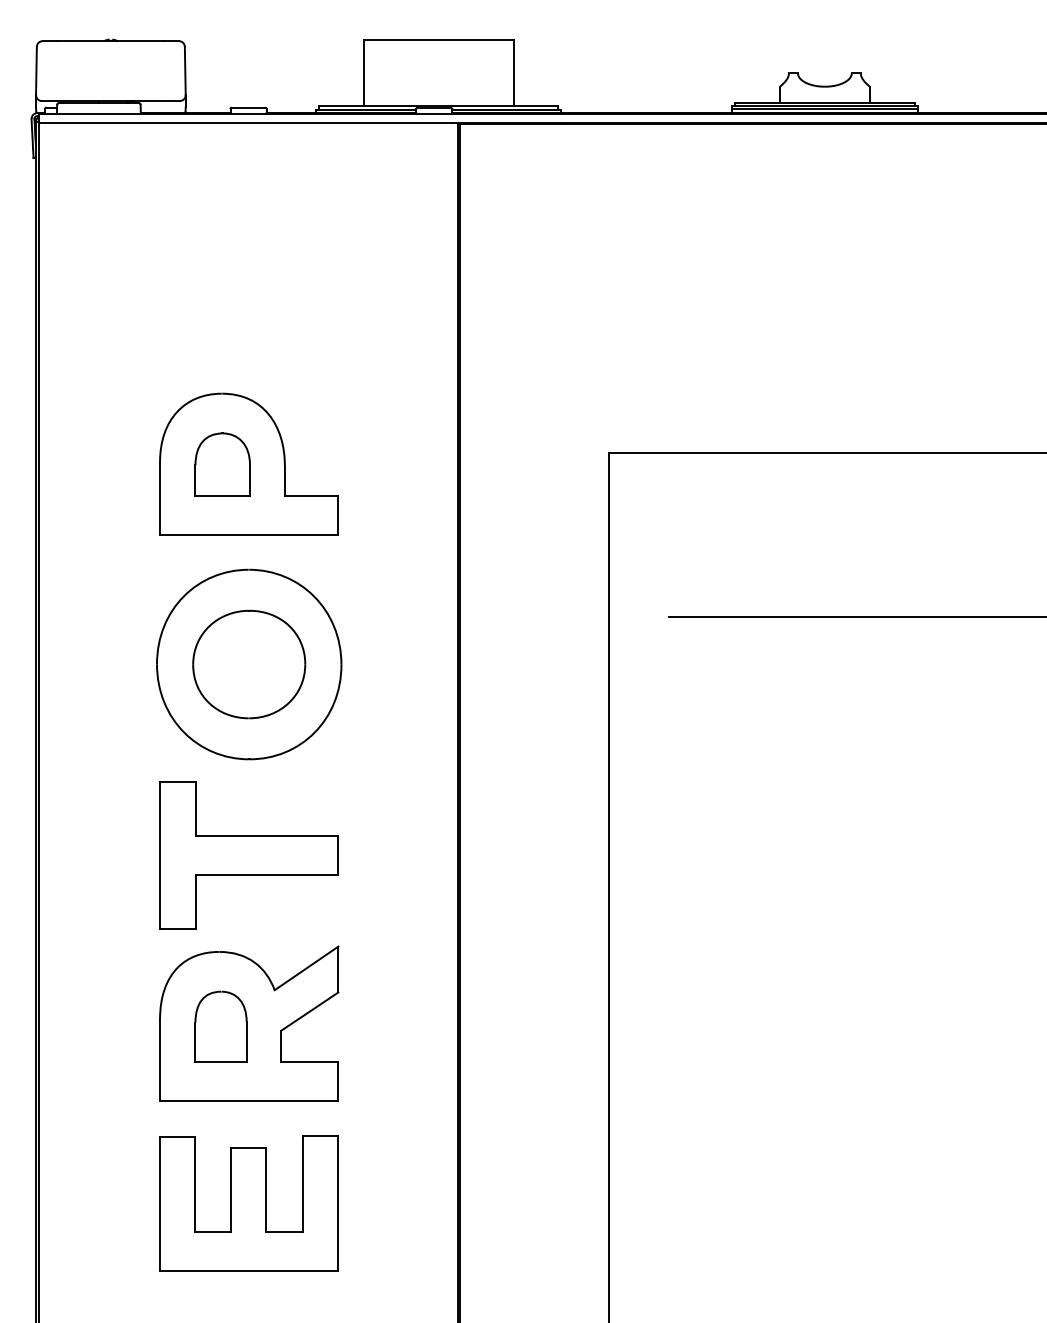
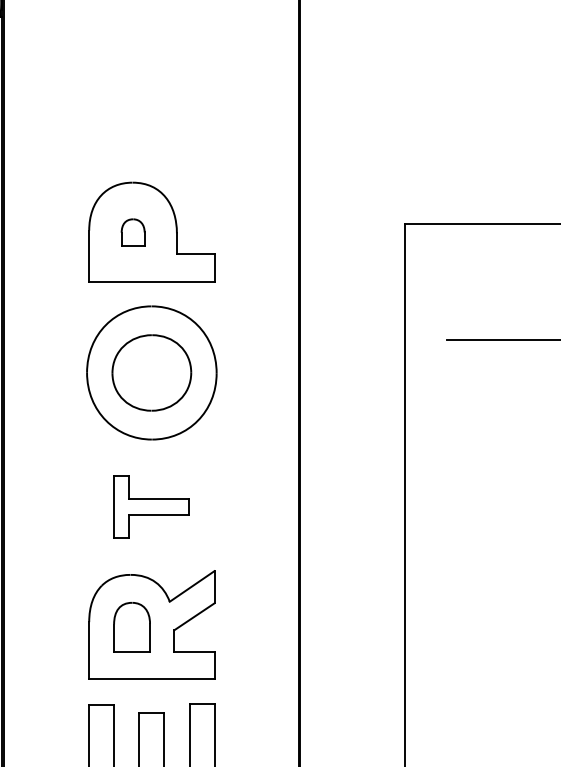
part: (222, 464) -> (133, 232), size x0.6
part: (248, 855) -> (151, 507), size x0.6

